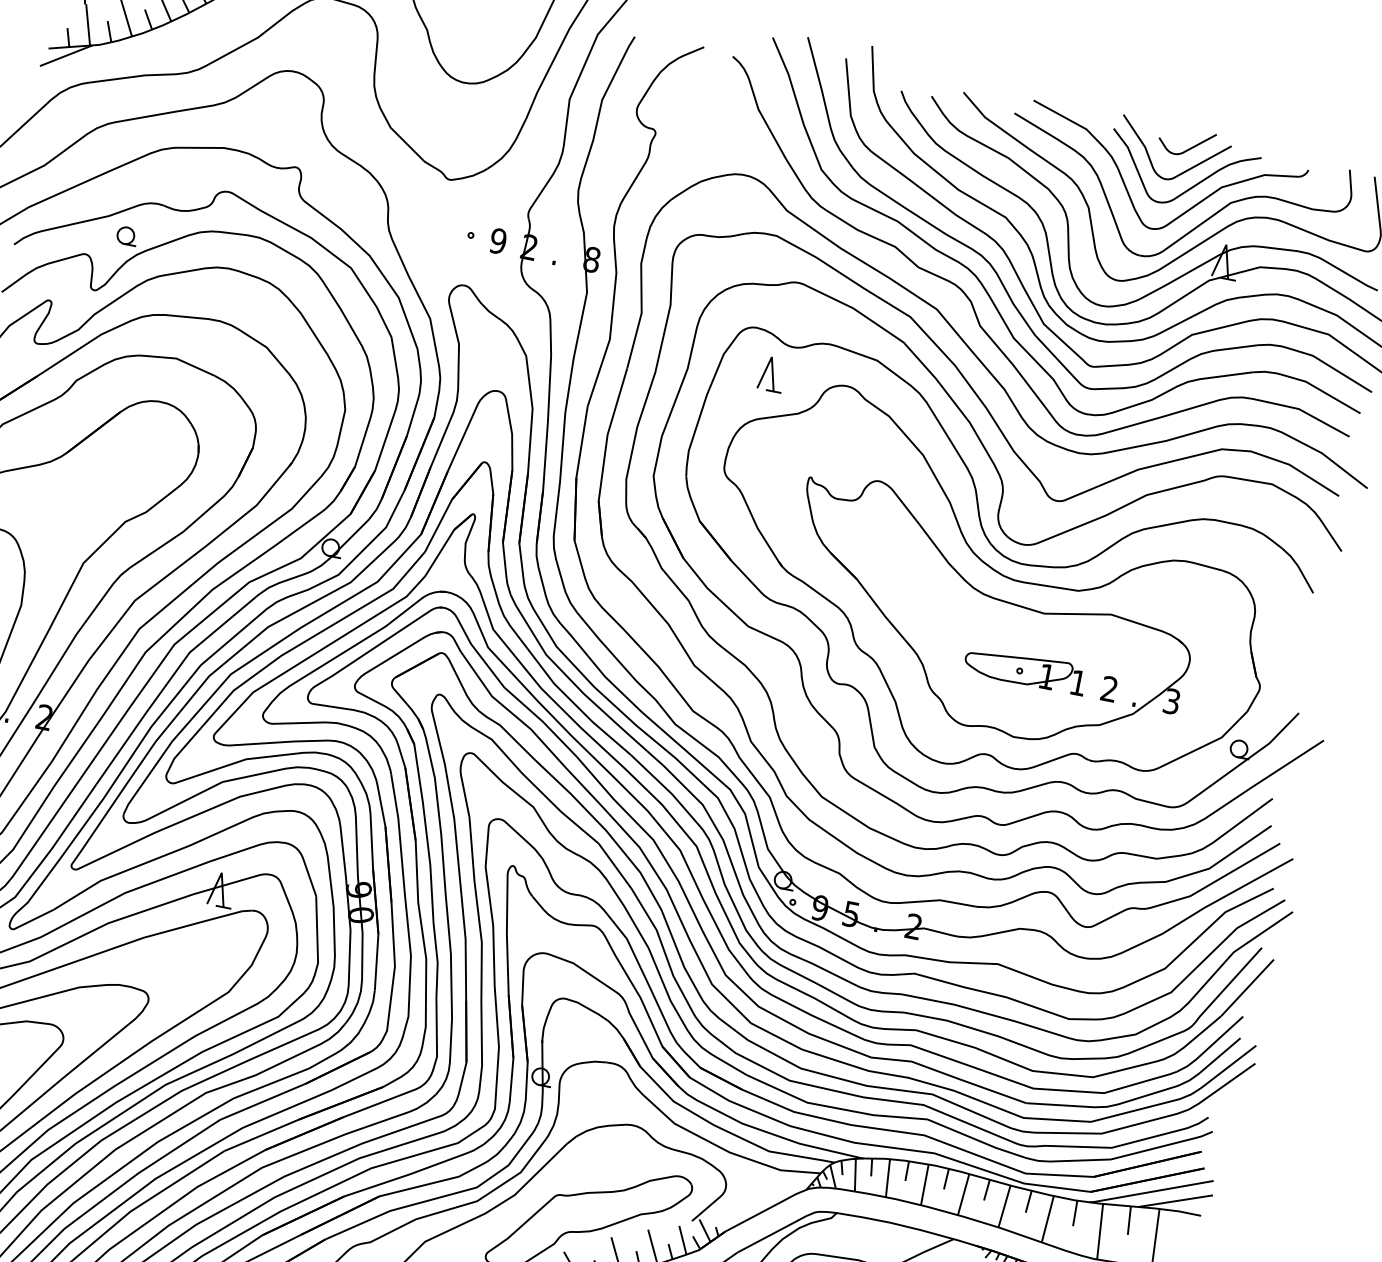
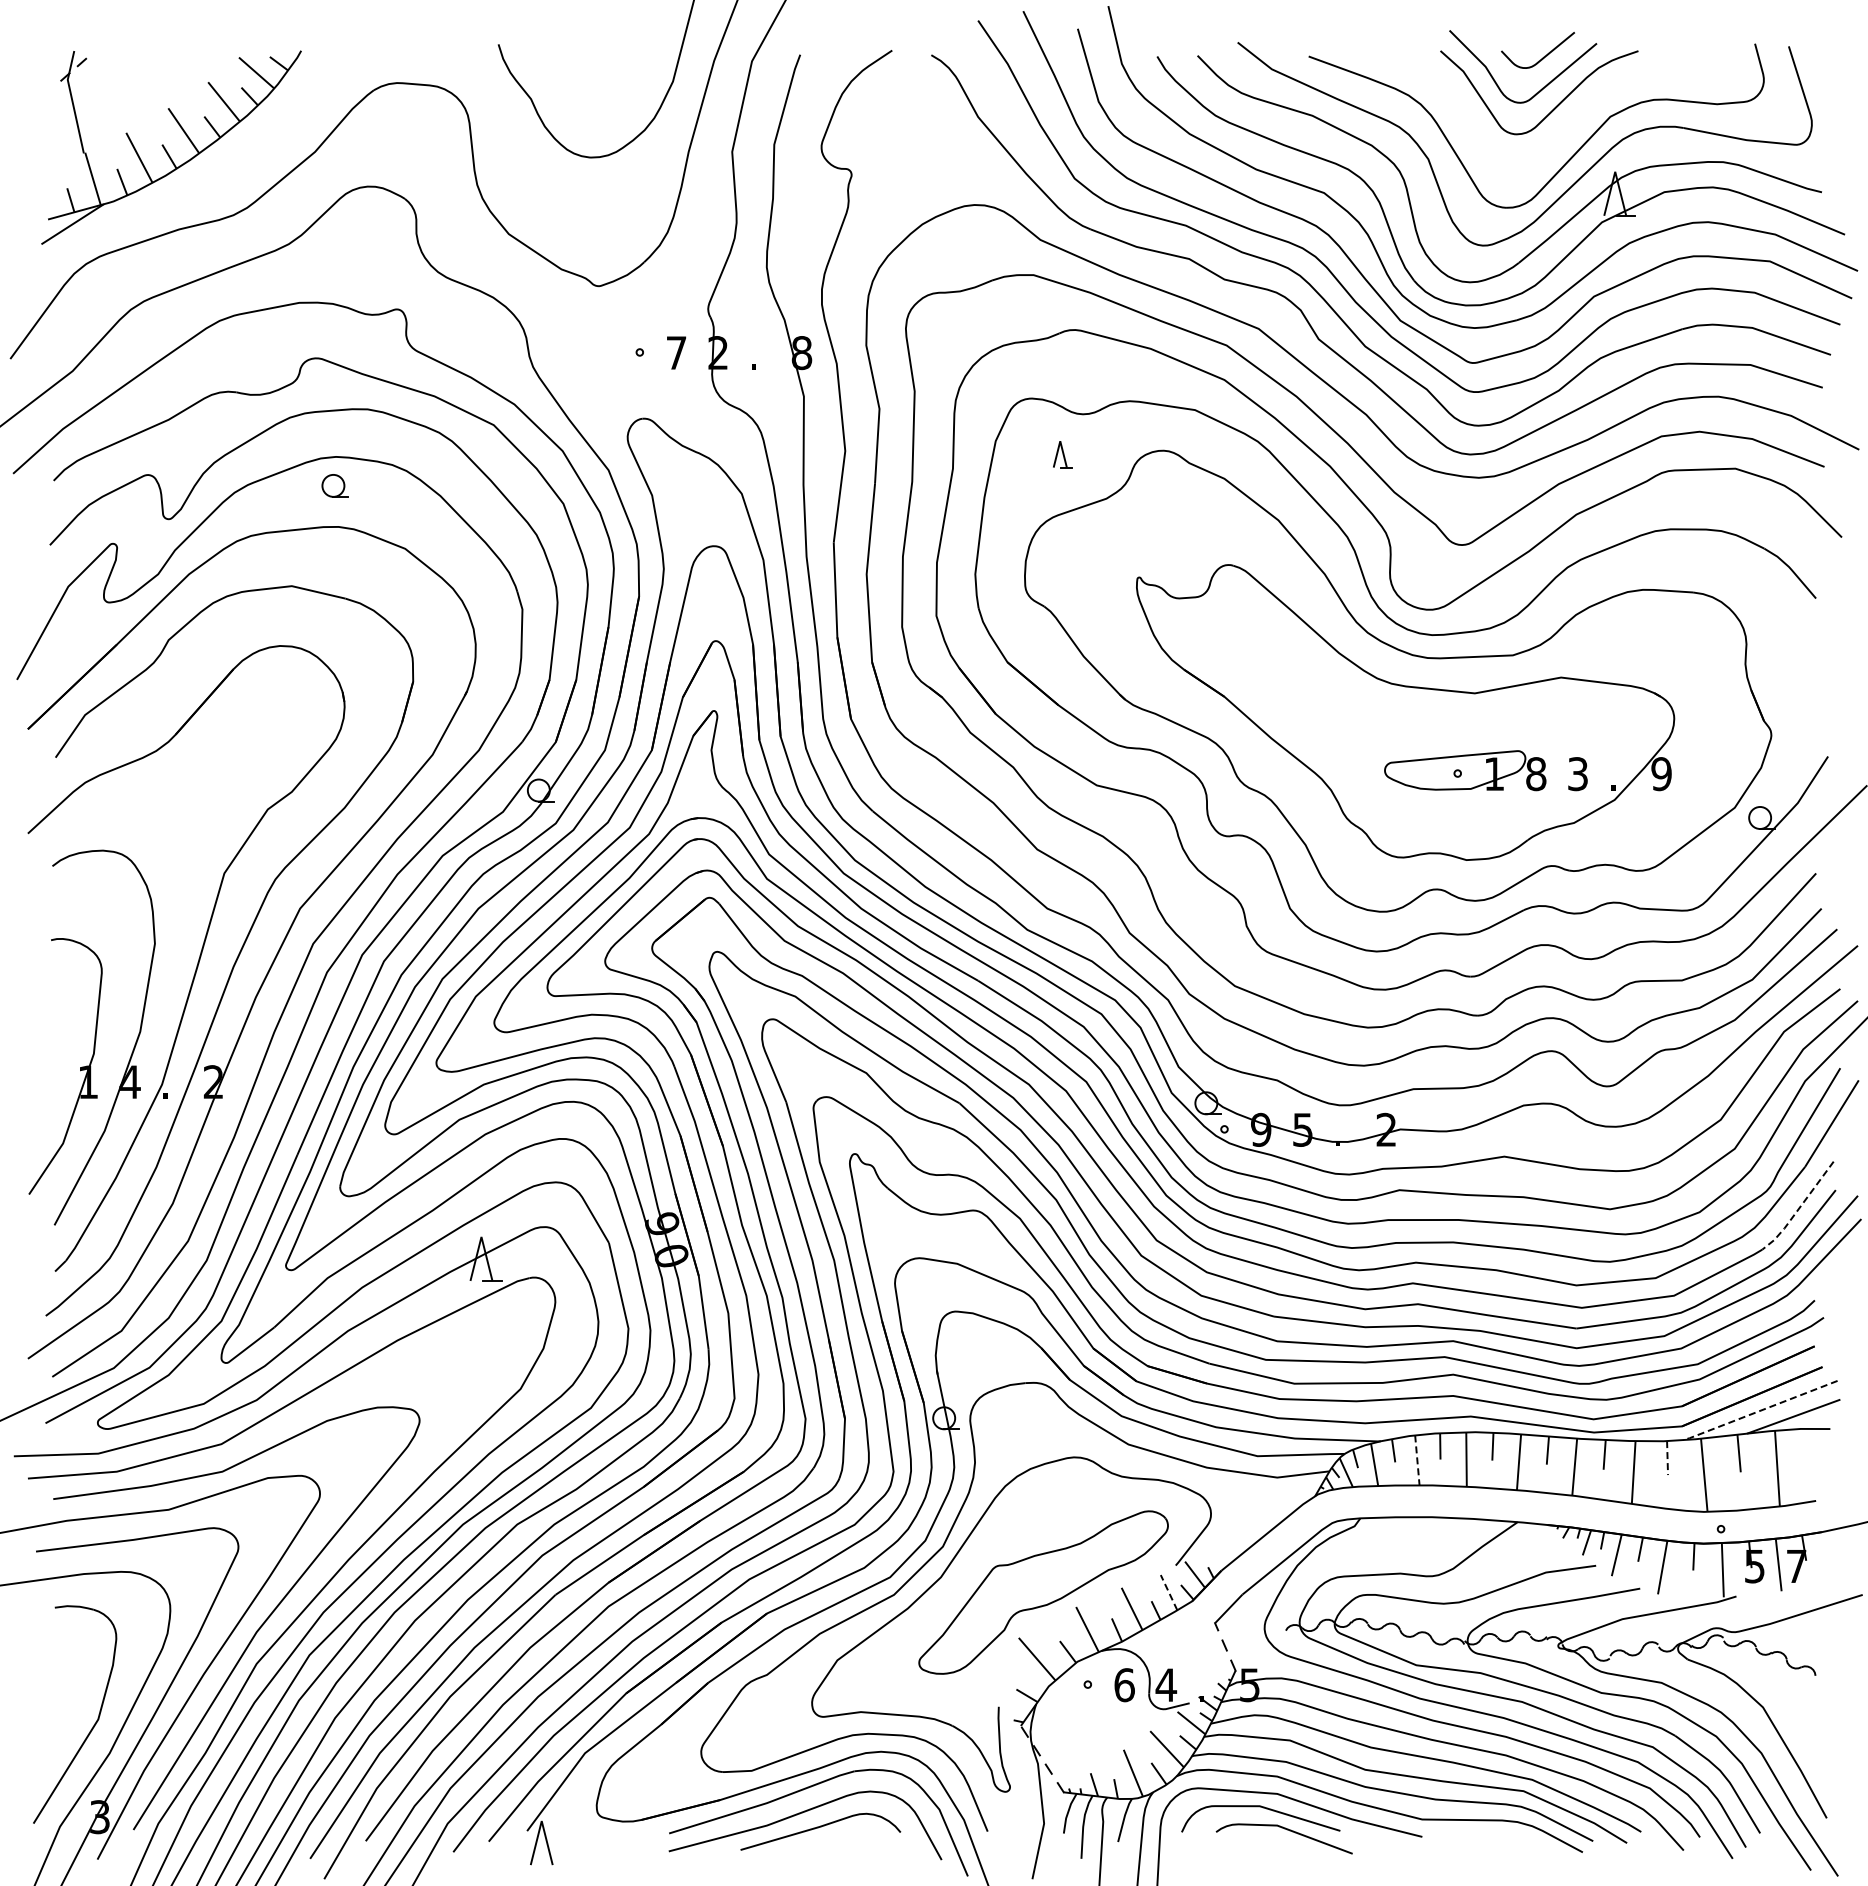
part: (1128, 191) -> (1475, 128), removed
part: (126, 235) -> (334, 485), moved
text: (498, 241) -> (676, 353), 9 -> 7
part: (771, 374) -> (1062, 454), size x0.6
text: (1078, 683) -> (1536, 774), 1 -> 8
text: (1109, 689) -> (1577, 774), 2 -> 3
text: (1171, 701) -> (1661, 773), 3 -> 9
line: (1210, 1046) -> (1799, 1208), solid -> dashed
line: (888, 1178) -> (1417, 1460), solid -> dashed
line: (1150, 1192) -> (1759, 1411), solid -> dashed
line: (1075, 1213) -> (1667, 1458), solid -> dashed
line: (682, 1240) -> (1168, 1592), solid -> dashed

